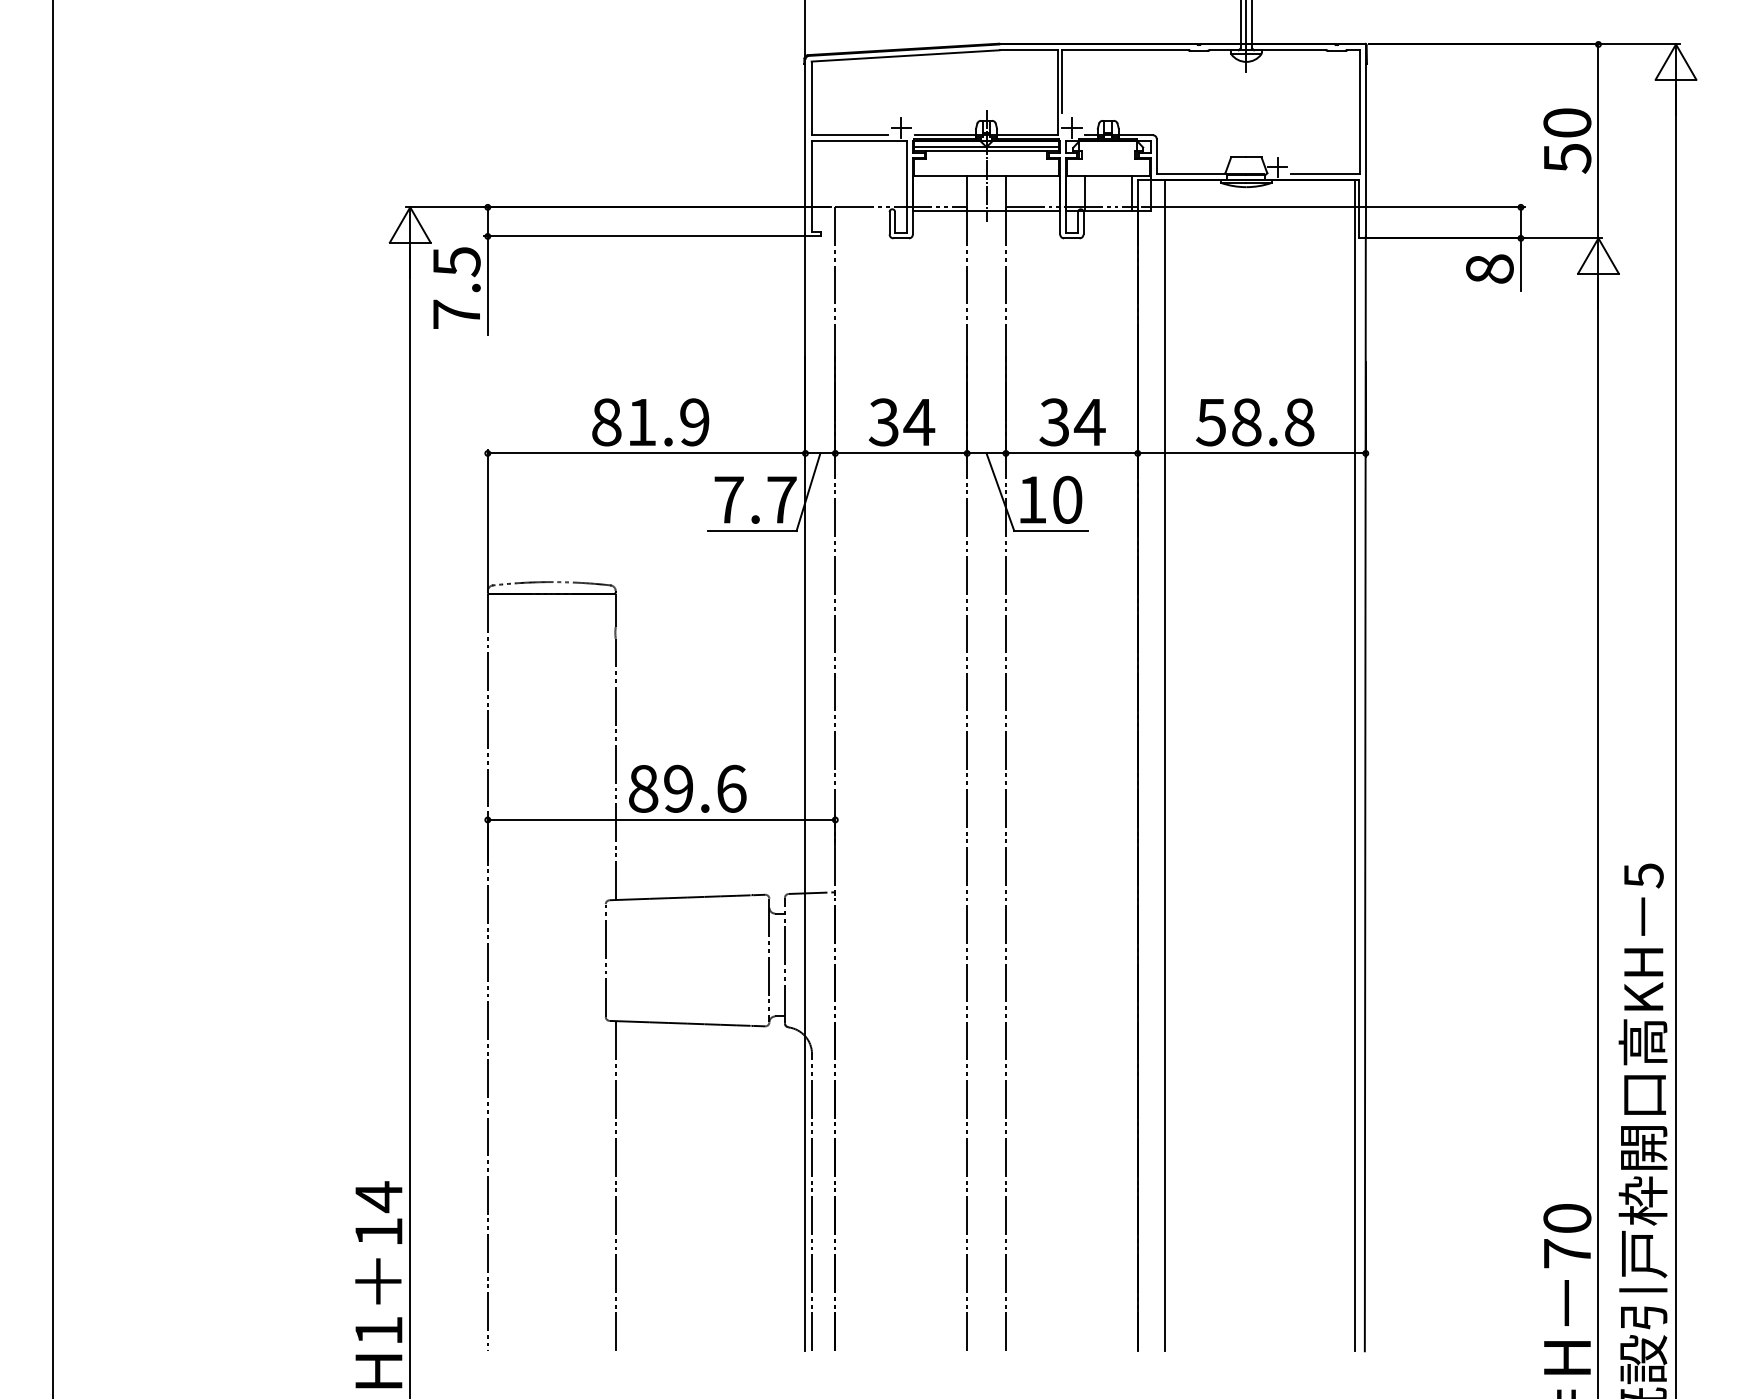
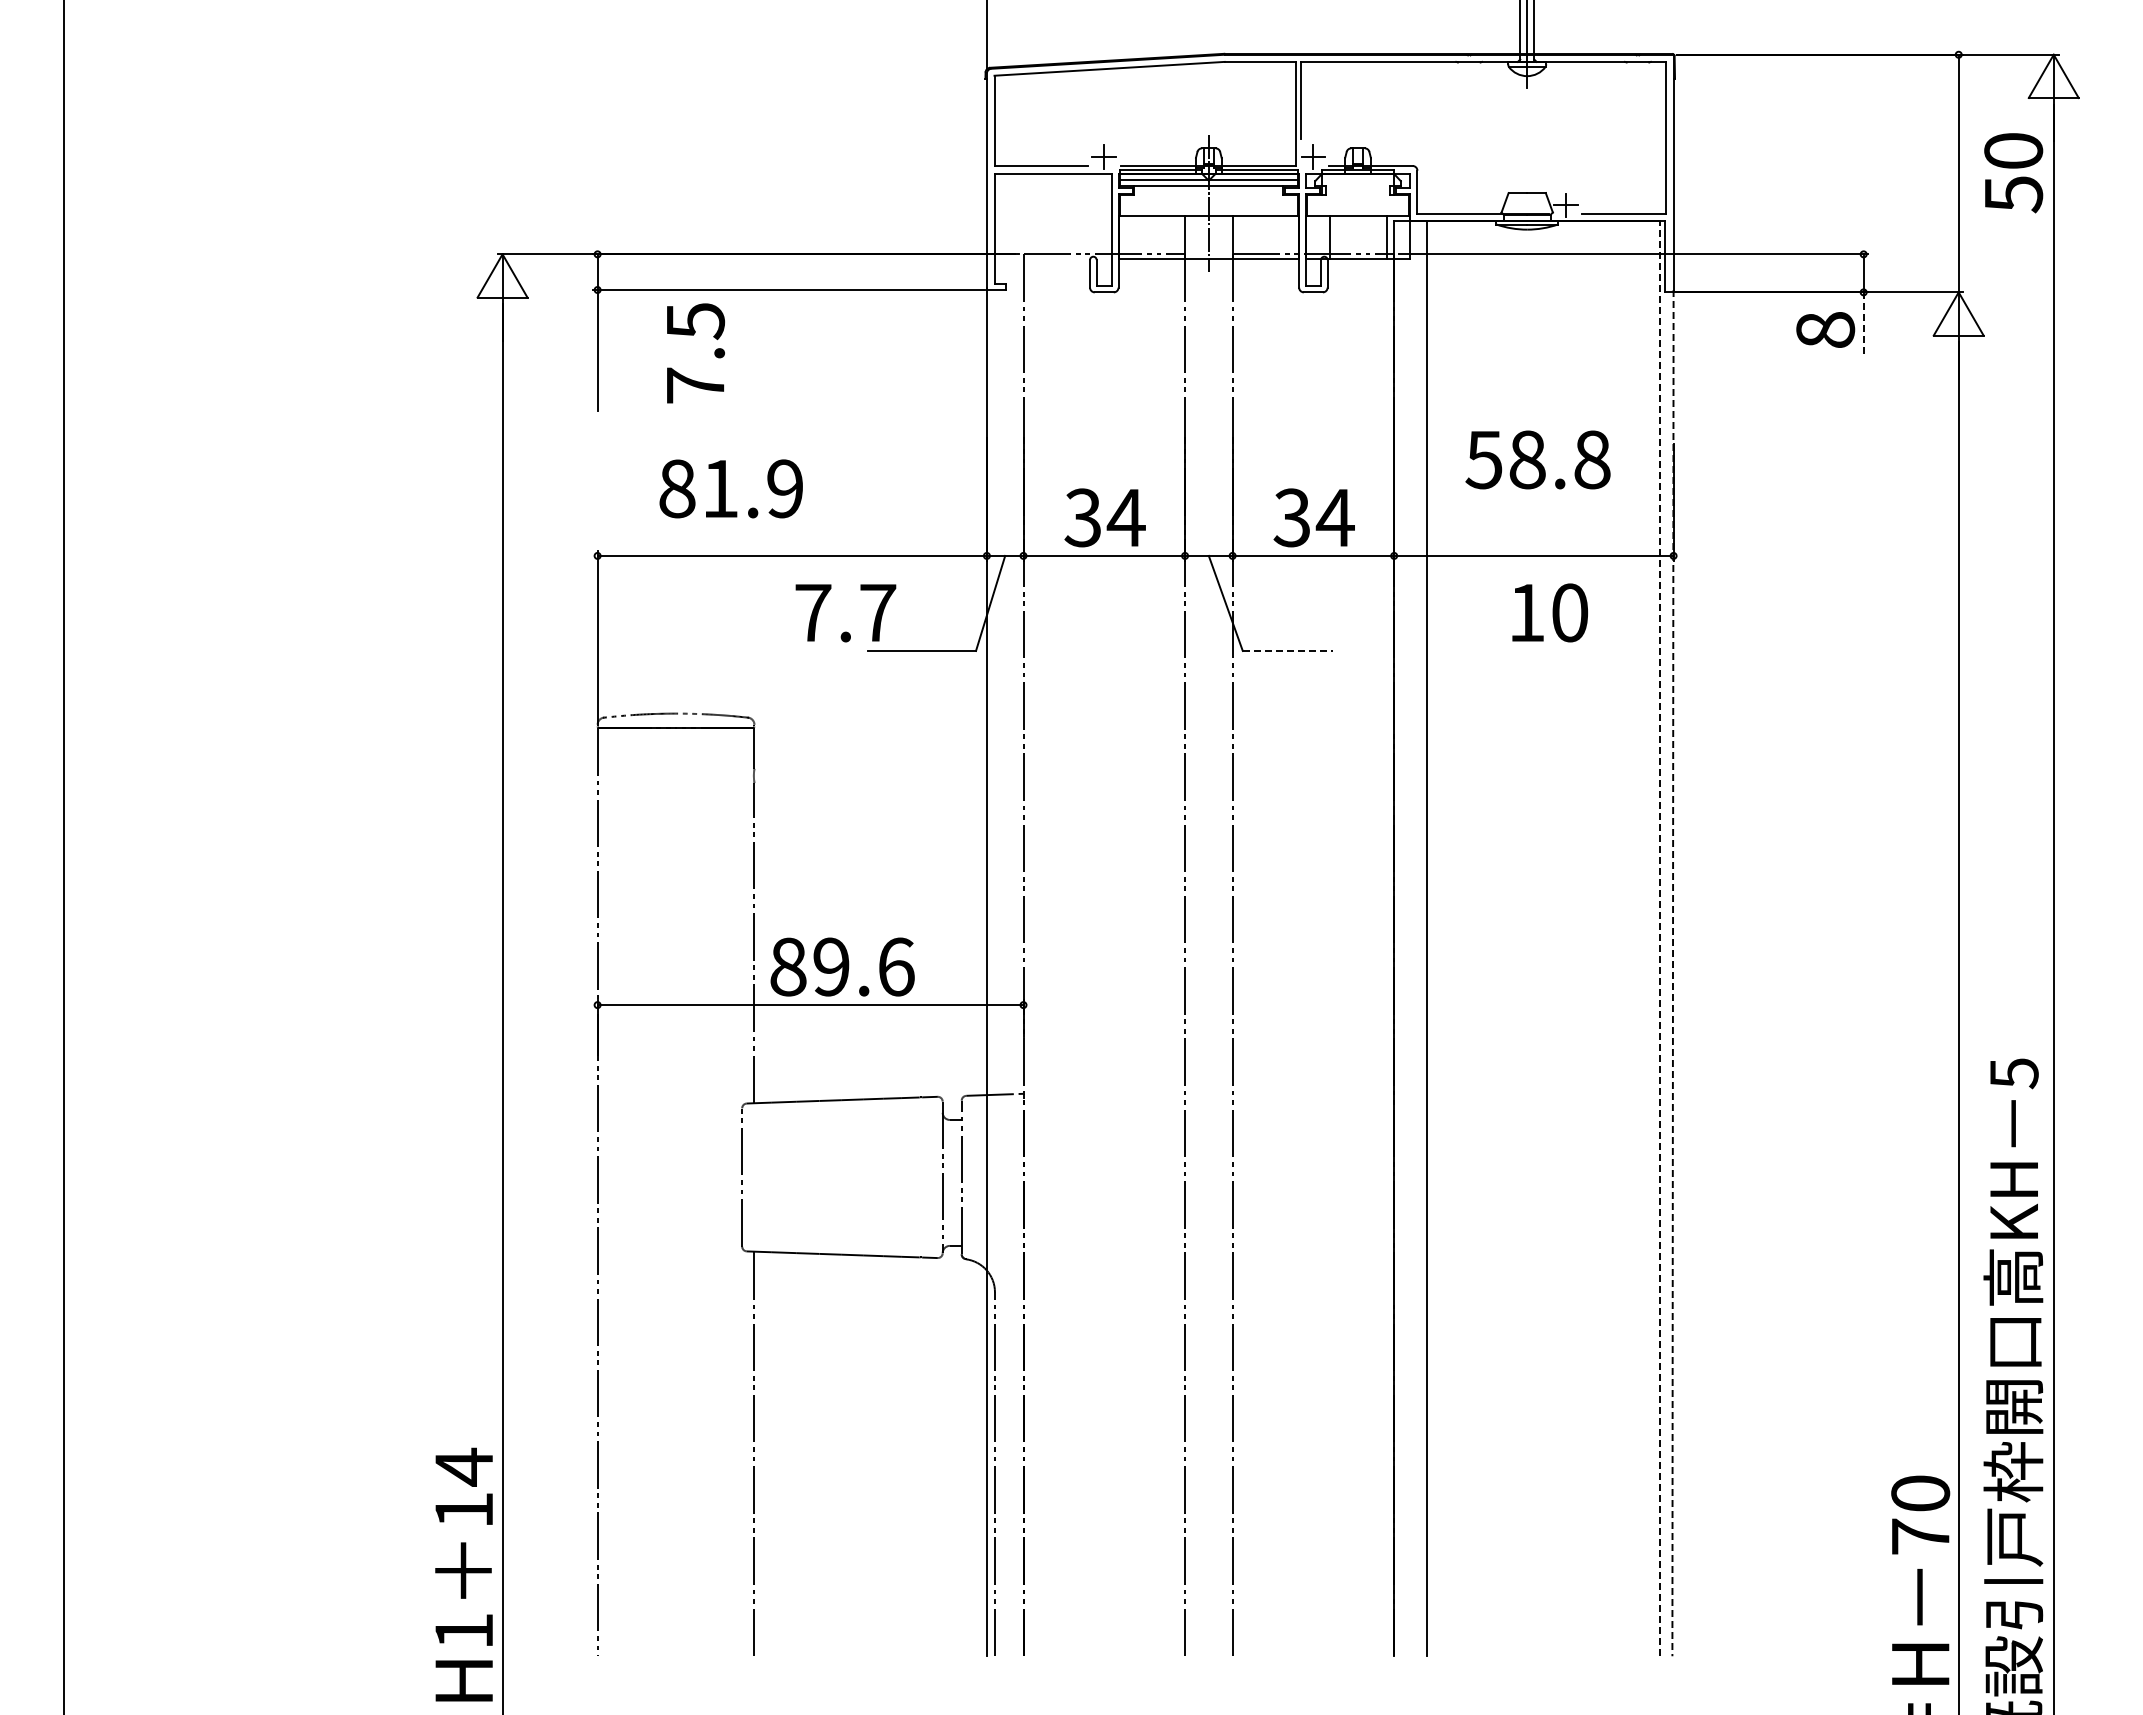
text: (1567, 141) -> (2013, 173), moved
line: (1520, 265) -> (1863, 325), solid -> dashed
text: (456, 288) -> (695, 353), moved
text: (650, 422) -> (730, 488), moved
text: (1254, 422) -> (1537, 459), moved
text: (1050, 499) -> (1549, 612), moved
text: (755, 500) -> (845, 613), moved
line: (1051, 530) -> (1288, 650), solid -> dashed
line: (1355, 765) -> (1660, 938), solid -> dashed
line: (1364, 794) -> (1672, 973), solid -> dashed

